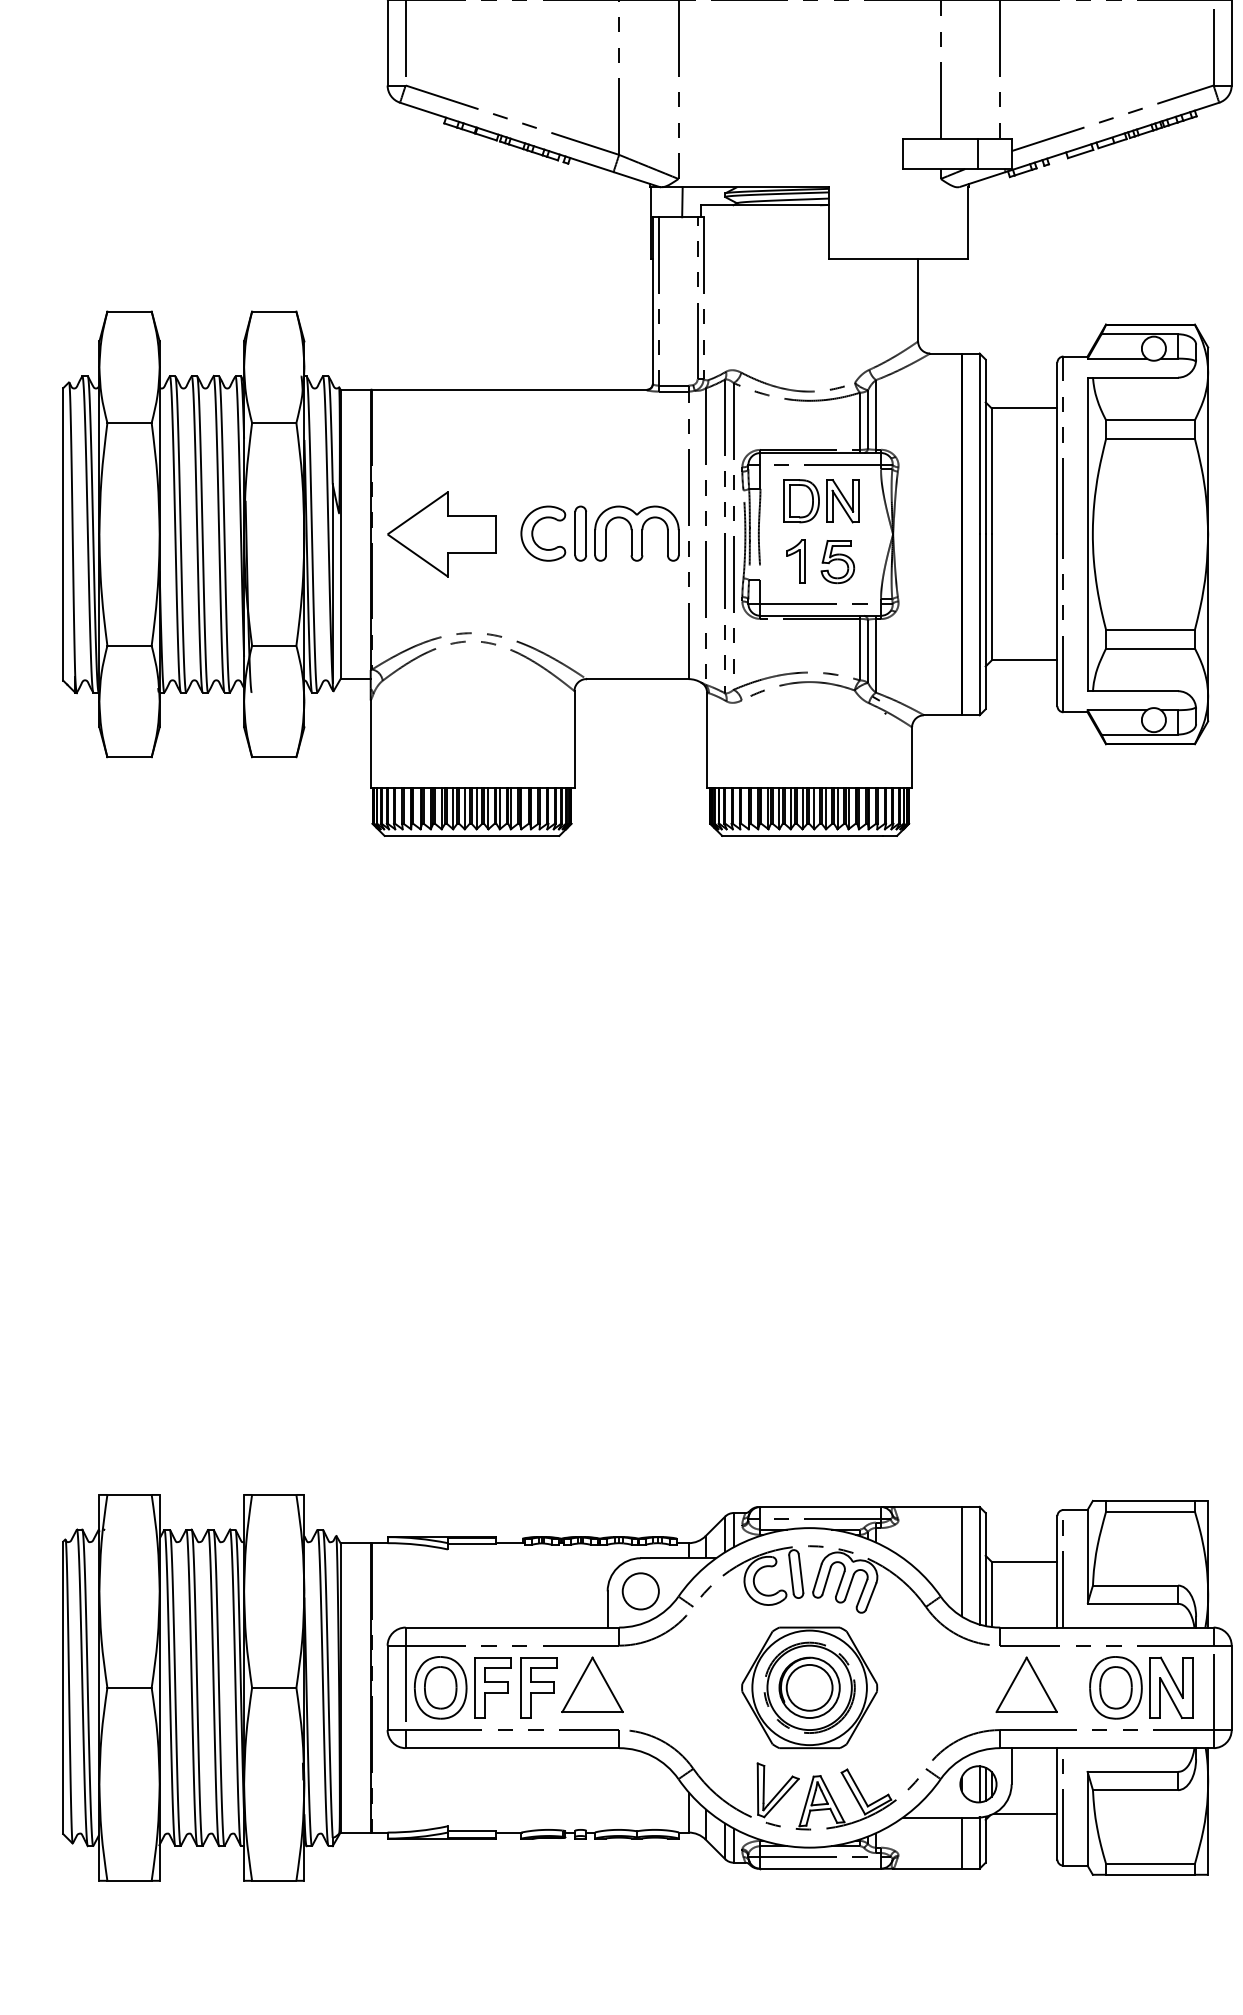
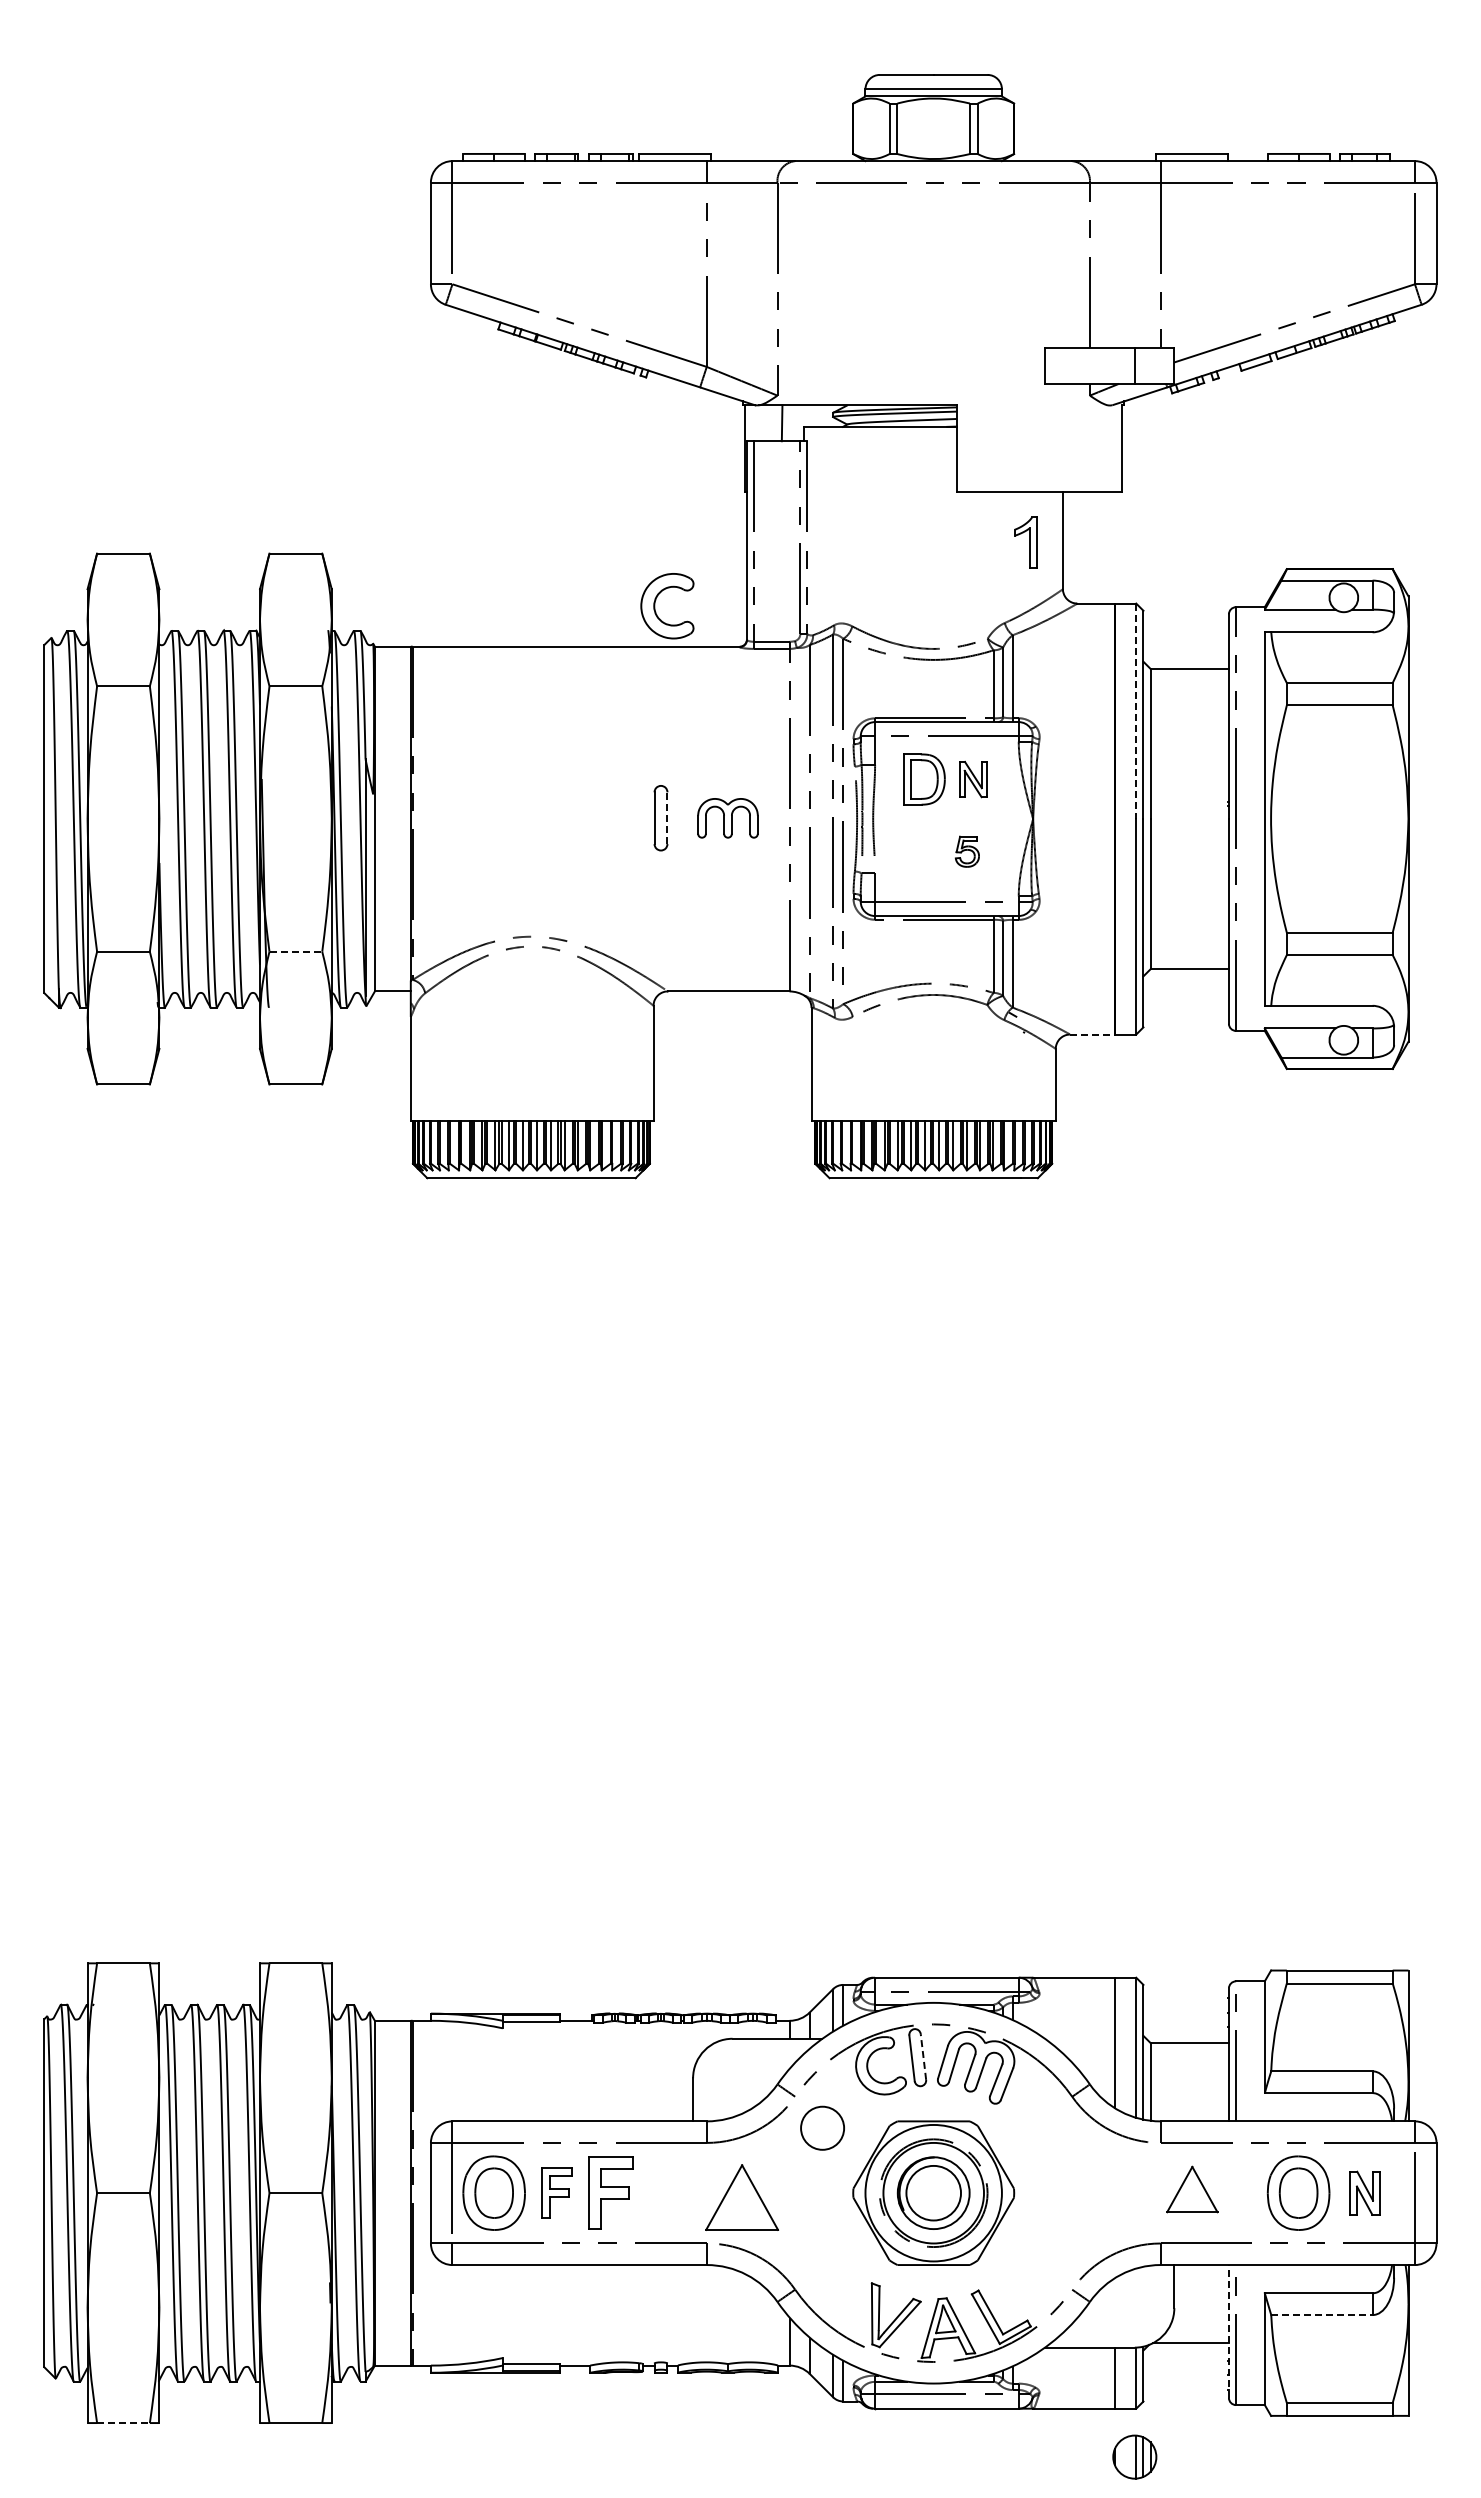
line: (979, 444) -> (1136, 711), solid -> dashed
part: (843, 501) -> (973, 779), size x0.7
part: (441, 533) -> (495, 818), removed
part: (533, 533) -> (655, 606), moved
line: (586, 533) -> (667, 818), solid -> dashed
part: (636, 533) -> (727, 818), size x0.6
part: (796, 561) -> (1025, 542), moved
part: (838, 561) -> (967, 851), size x0.6
line: (274, 645) -> (296, 951), solid -> dashed
line: (942, 715) -> (1092, 1034), solid -> dashed
line: (801, 1573) -> (923, 2056), solid -> dashed
circle: (640, 1590) -> (822, 2127), moved
part: (592, 1684) -> (742, 2197), moved
part: (1026, 1684) -> (1192, 2189), size x0.7
part: (493, 1687) -> (556, 2192), size x0.7
part: (1171, 1688) -> (1364, 2193), size x0.6
part: (978, 1783) -> (1134, 2456), moved
line: (1135, 1790) -> (1321, 2315), solid -> dashed
line: (1057, 1803) -> (1228, 2330), solid -> dashed
line: (129, 1881) -> (123, 2423), solid -> dashed

